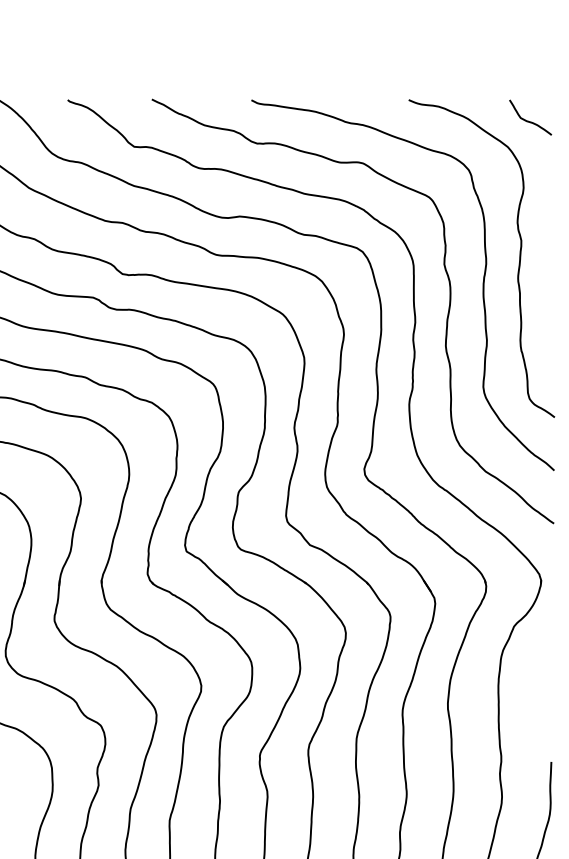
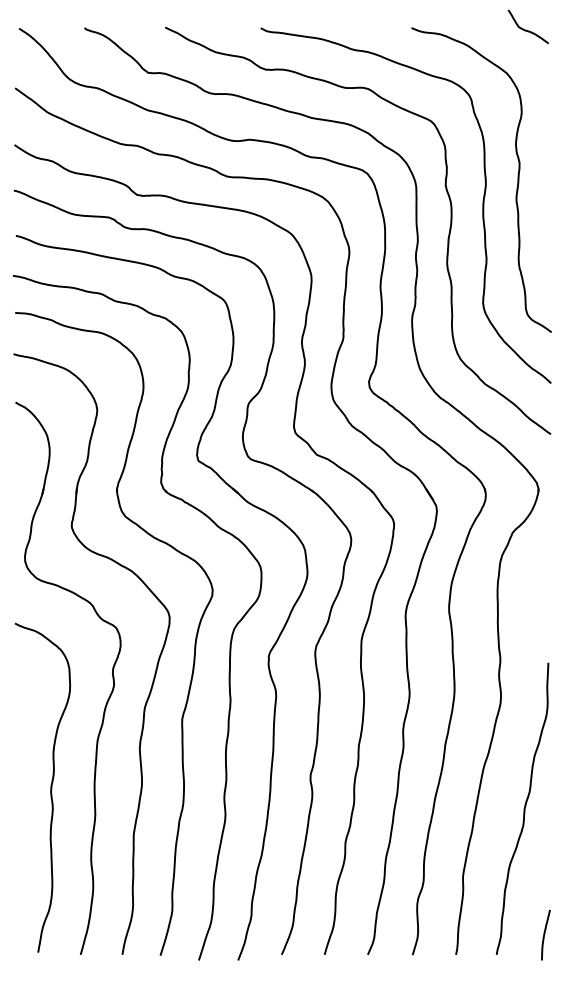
curve: (528, 120) -> (526, 29), moved

